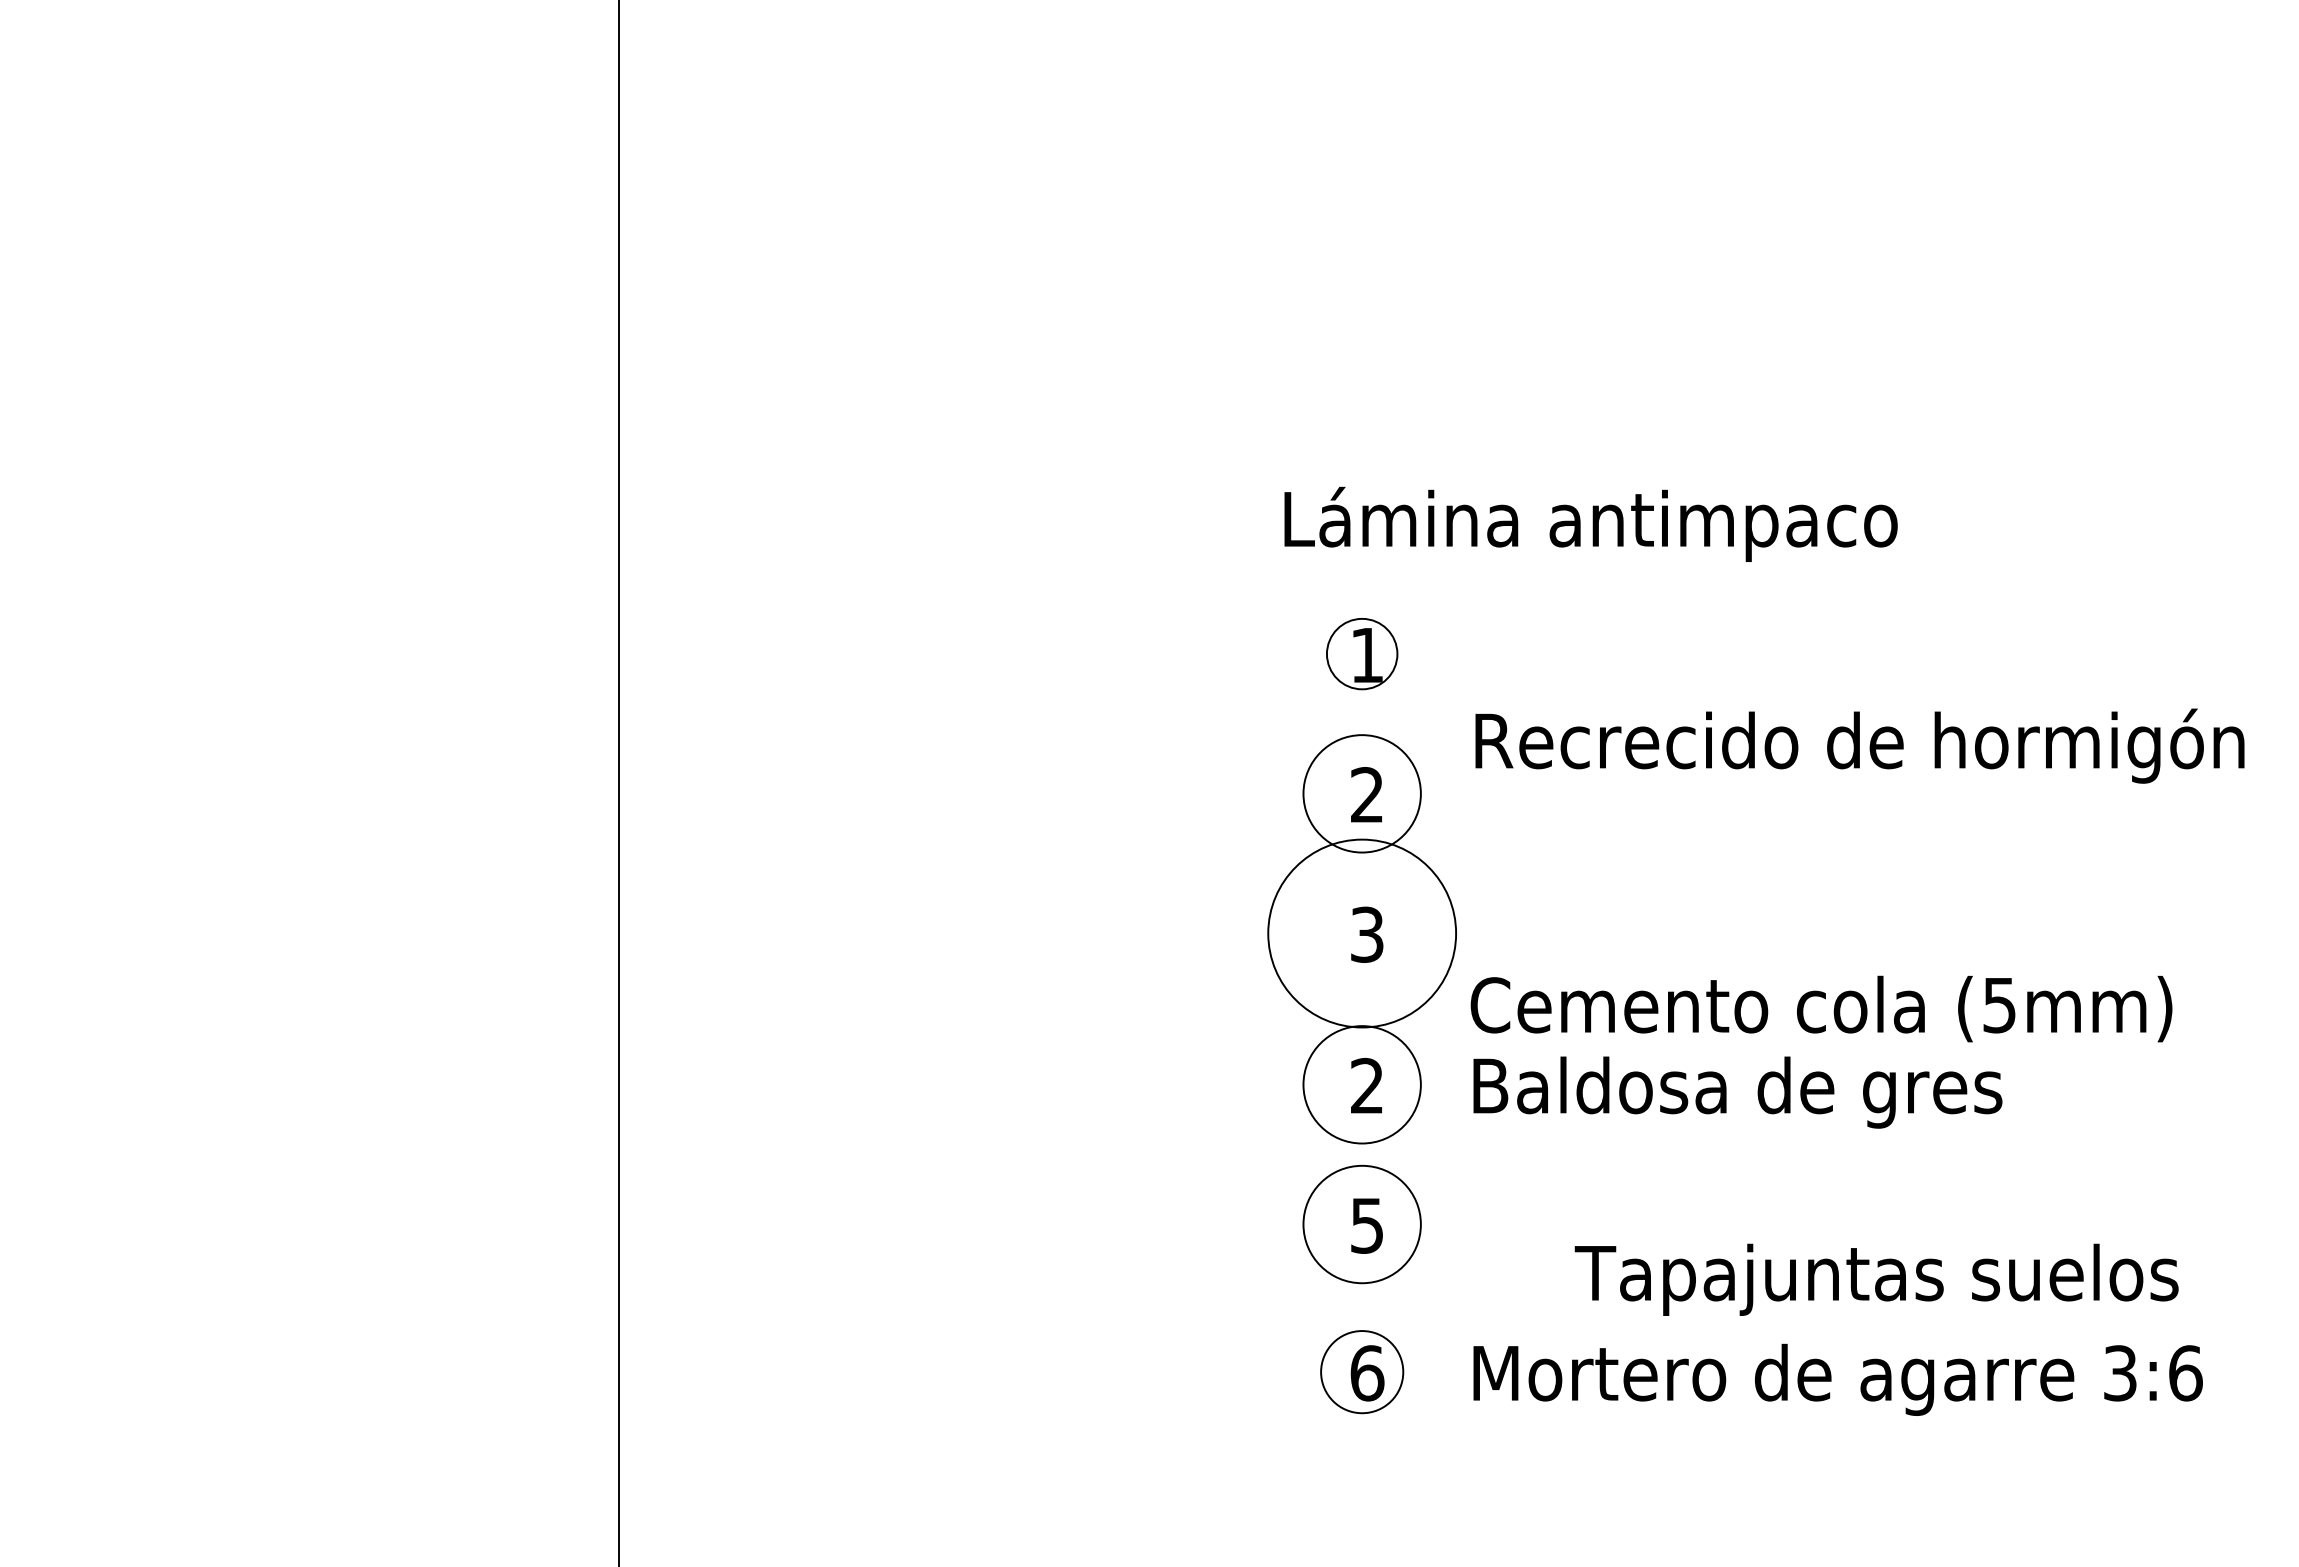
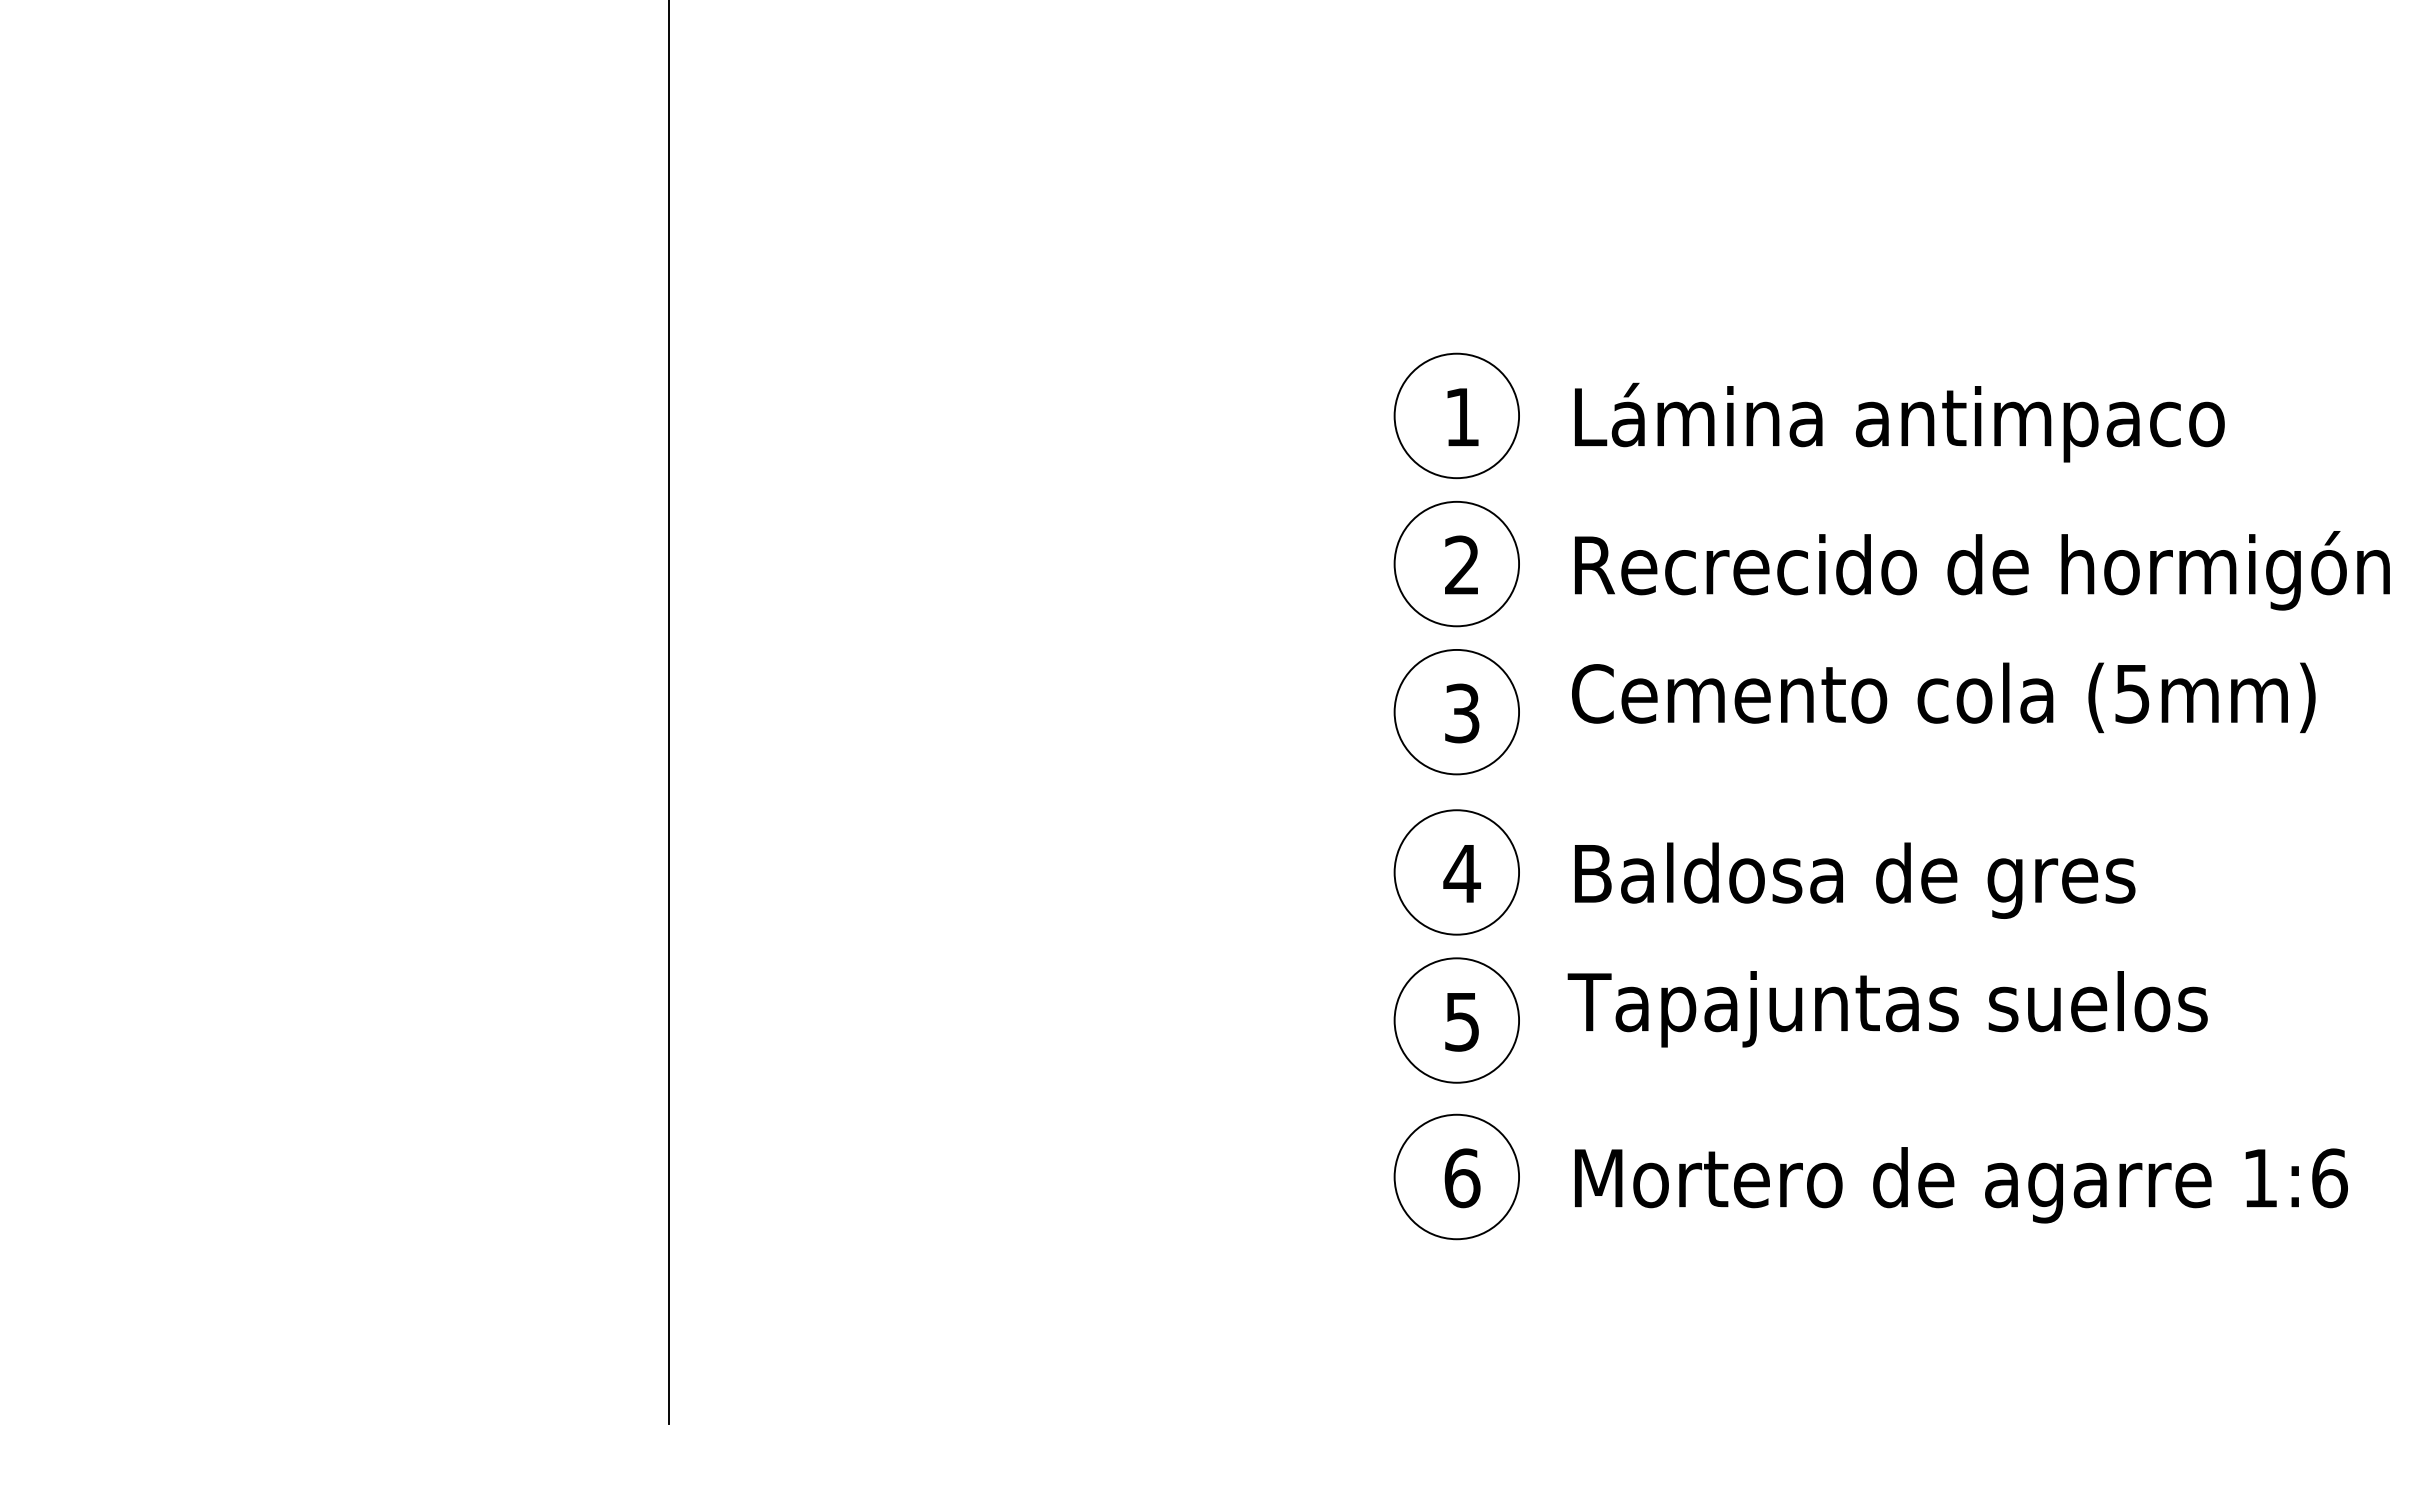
text: (1590, 523) -> (1899, 421), moved
circle: (1361, 653) -> (1456, 415), size x1.67
text: (1859, 745) -> (1981, 570), moved
circle: (1361, 933) -> (1456, 712), size x0.62
text: (1821, 1008) -> (1943, 697), moved
text: (1366, 1085) -> (1461, 873), 2 -> 4
text: (1876, 1279) -> (1887, 1008), moved
circle: (1361, 1371) -> (1456, 1176), size x1.43
text: (2120, 1373) -> (2260, 1178), 3:6 -> 1:6

